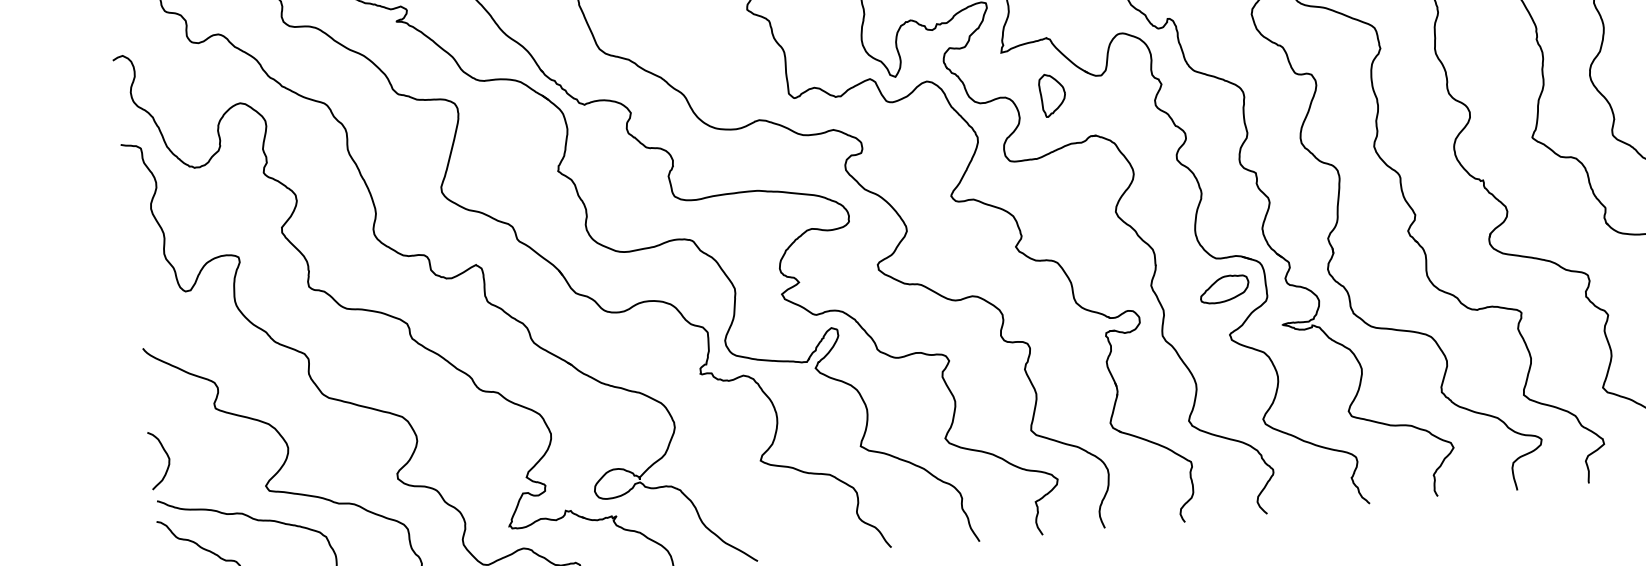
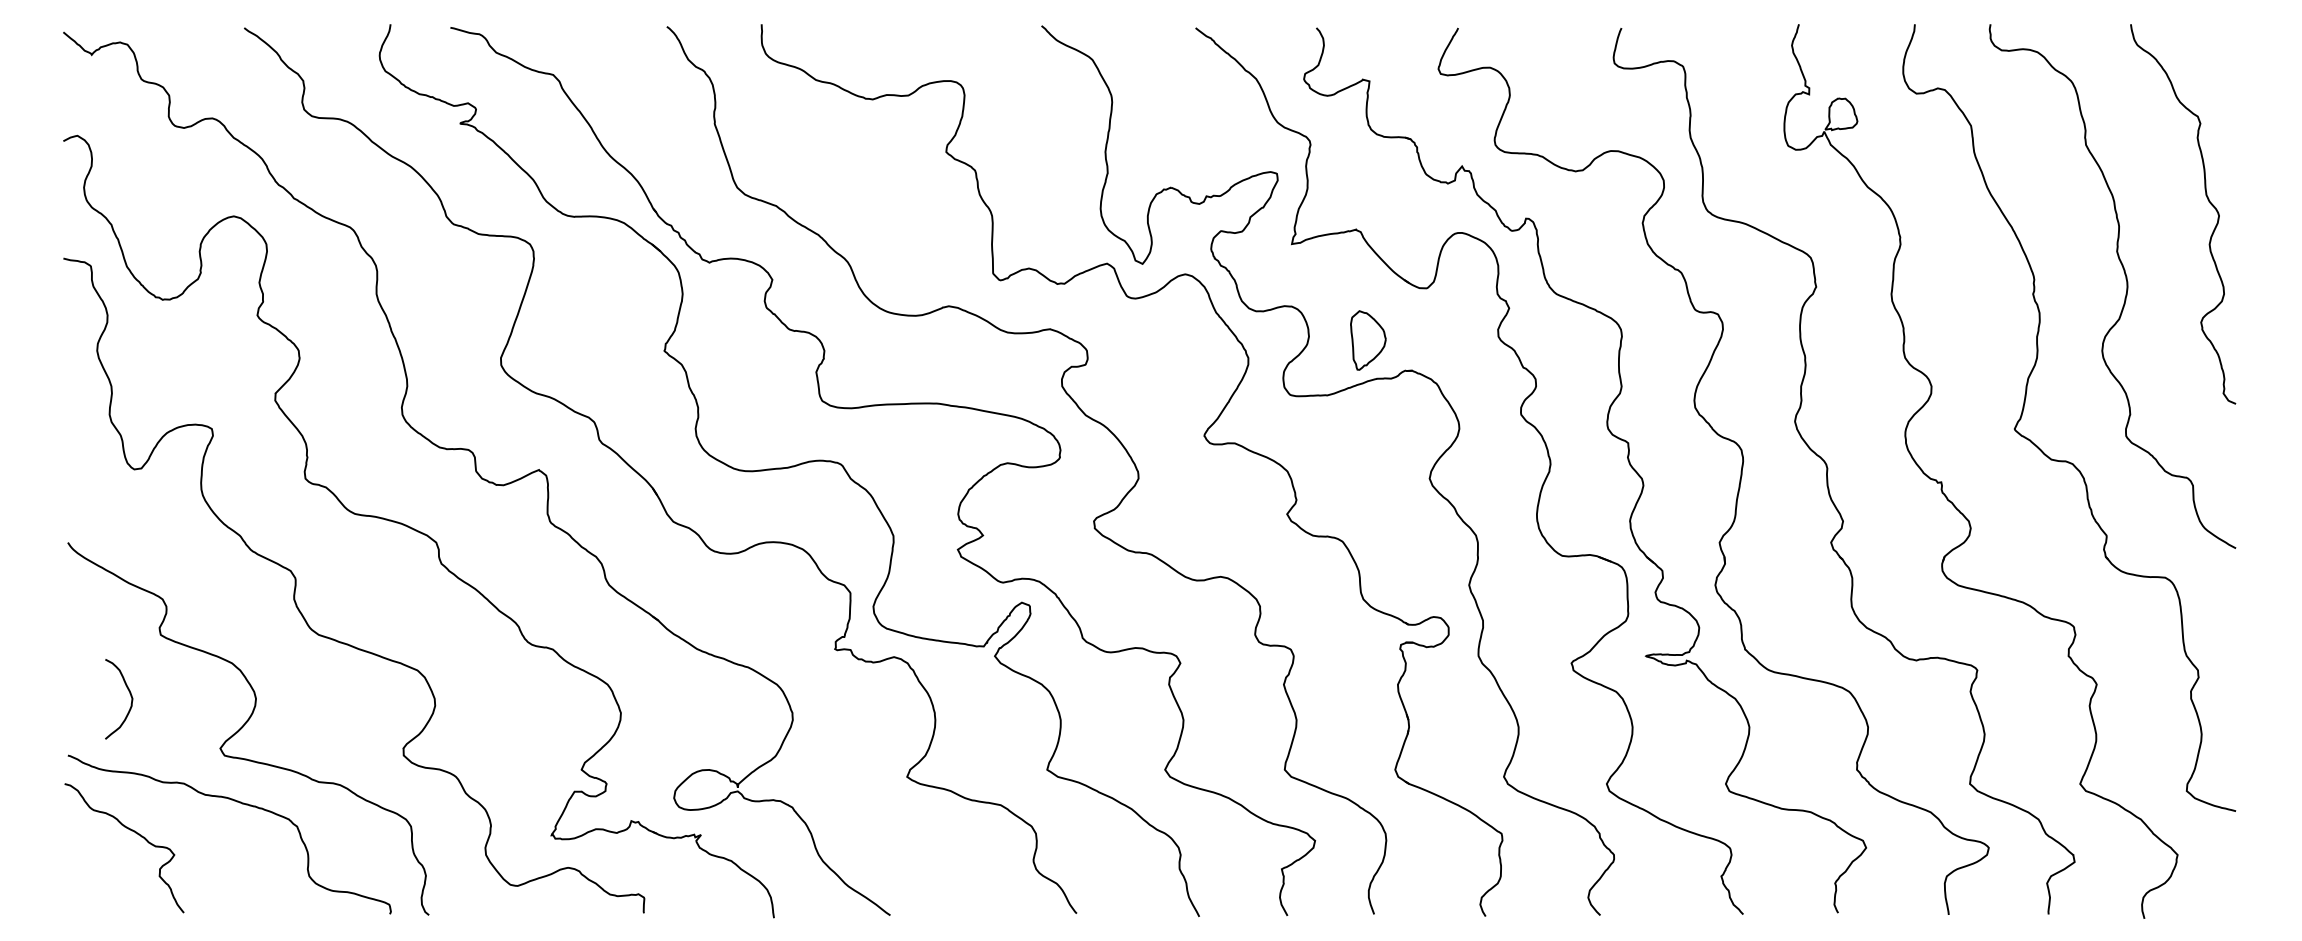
part: (1052, 95) -> (1368, 340), moved
part: (1224, 289) -> (1569, 599), removed
curve: (167, 457) -> (130, 696), moved

